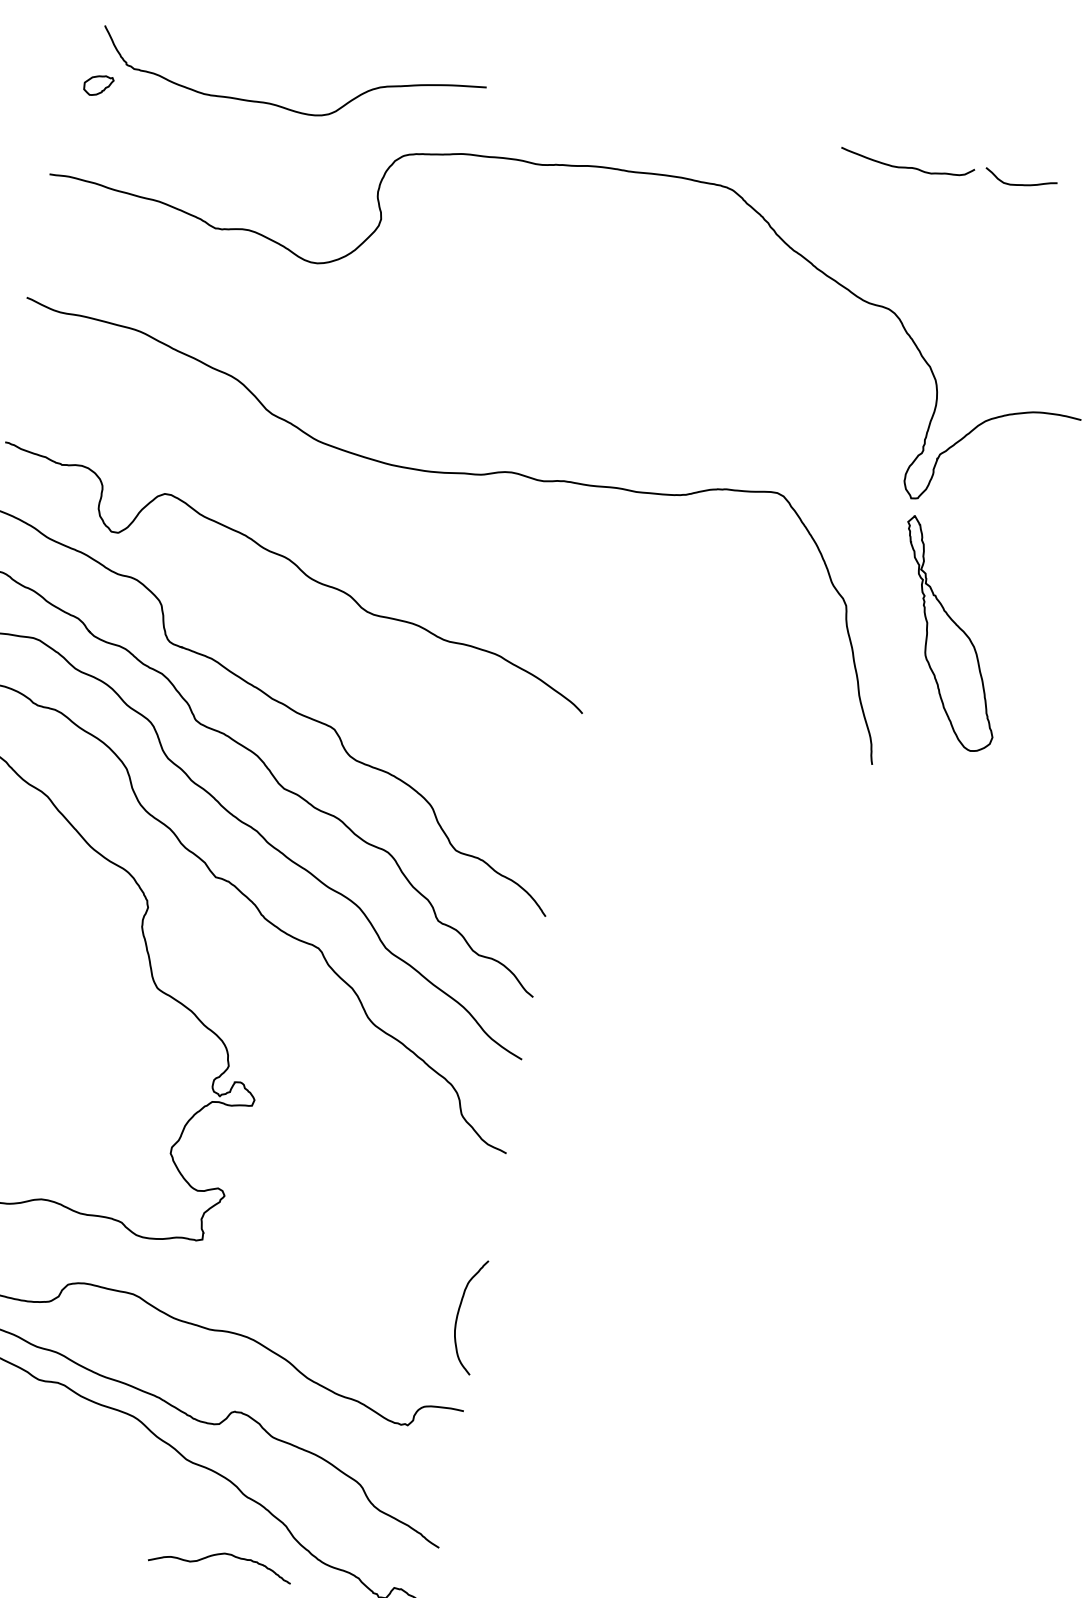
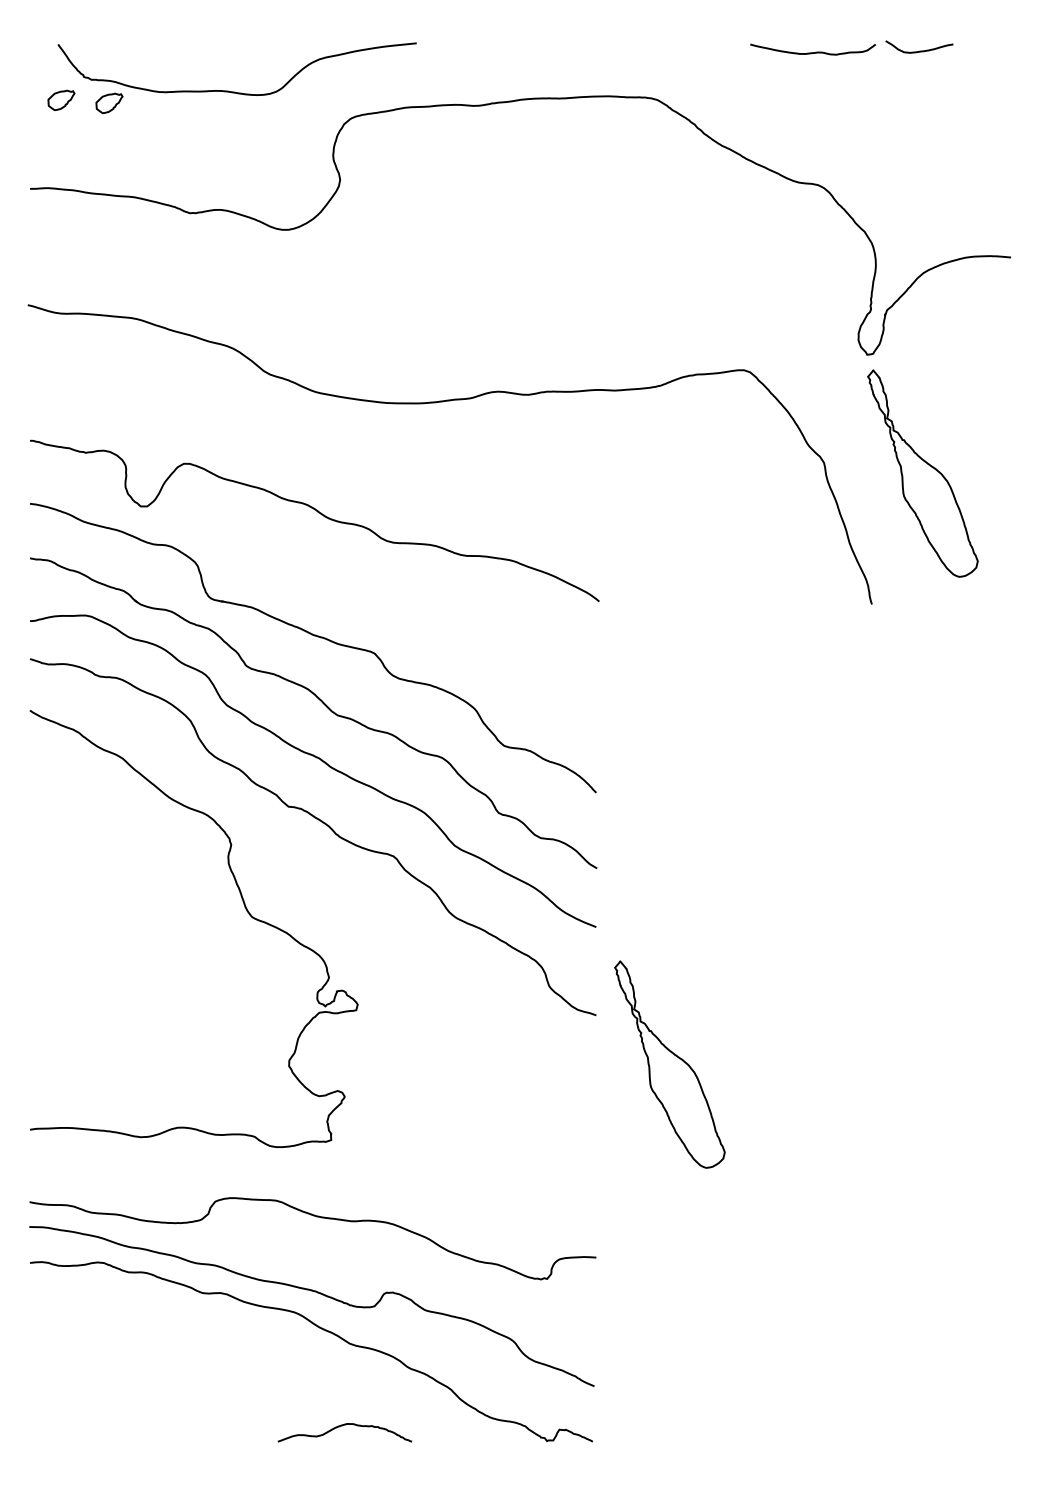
part: (149, 96) -> (109, 102), added
part: (575, 1218) -> (669, 1064), added
curve: (459, 1312) -> (577, 1167), removed
curve: (219, 1555) -> (342, 1426), moved

